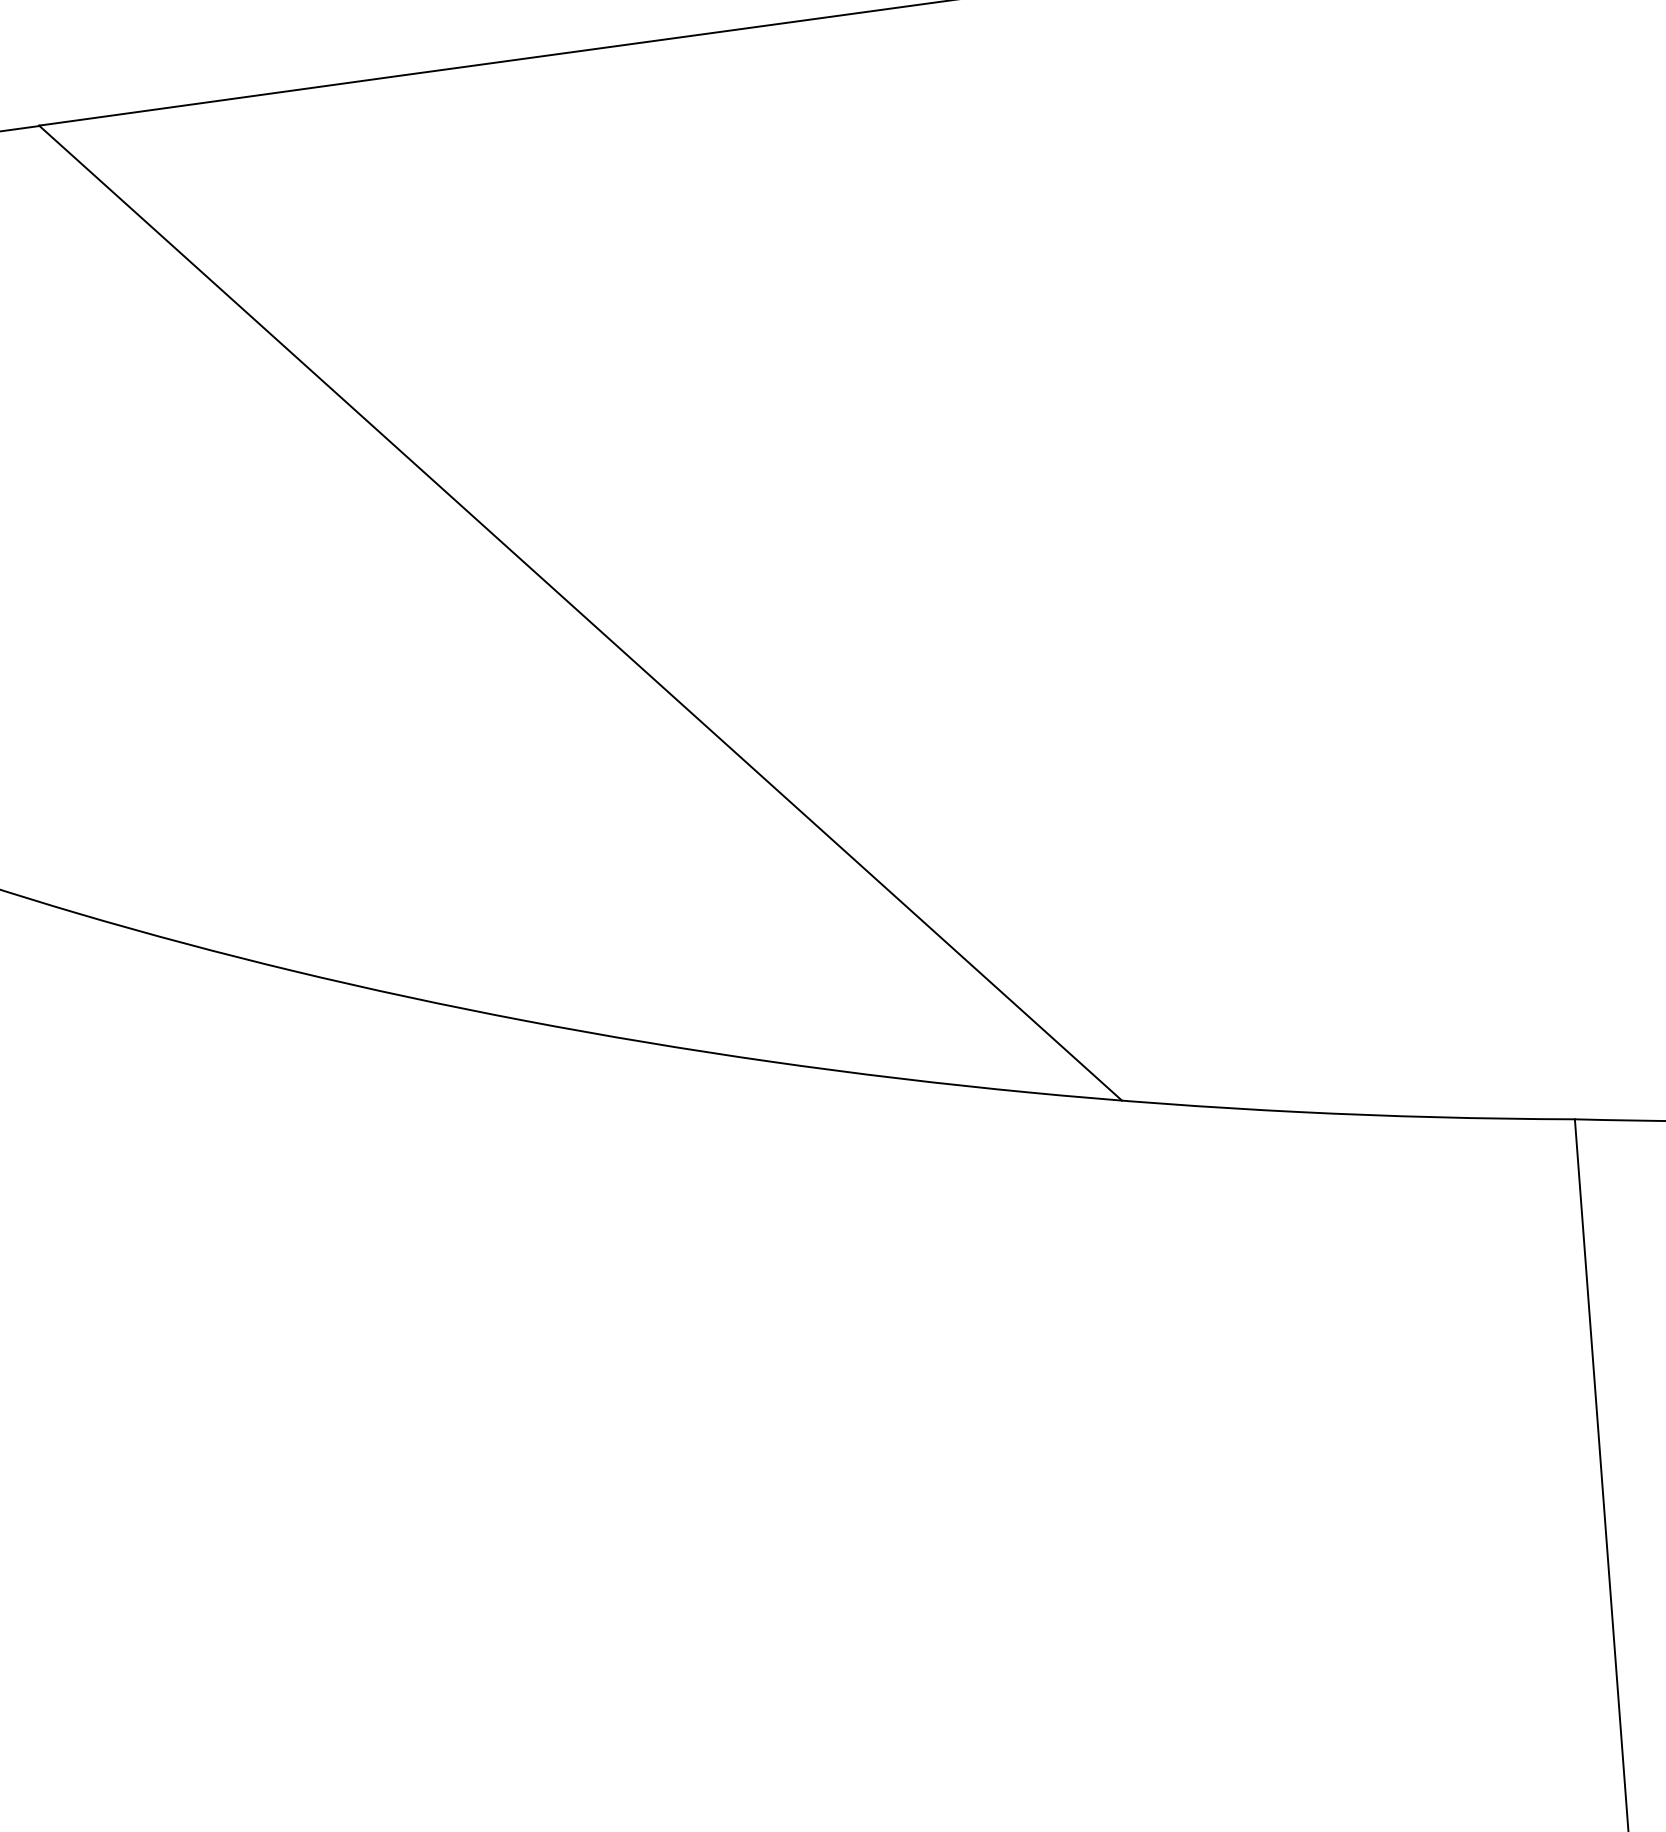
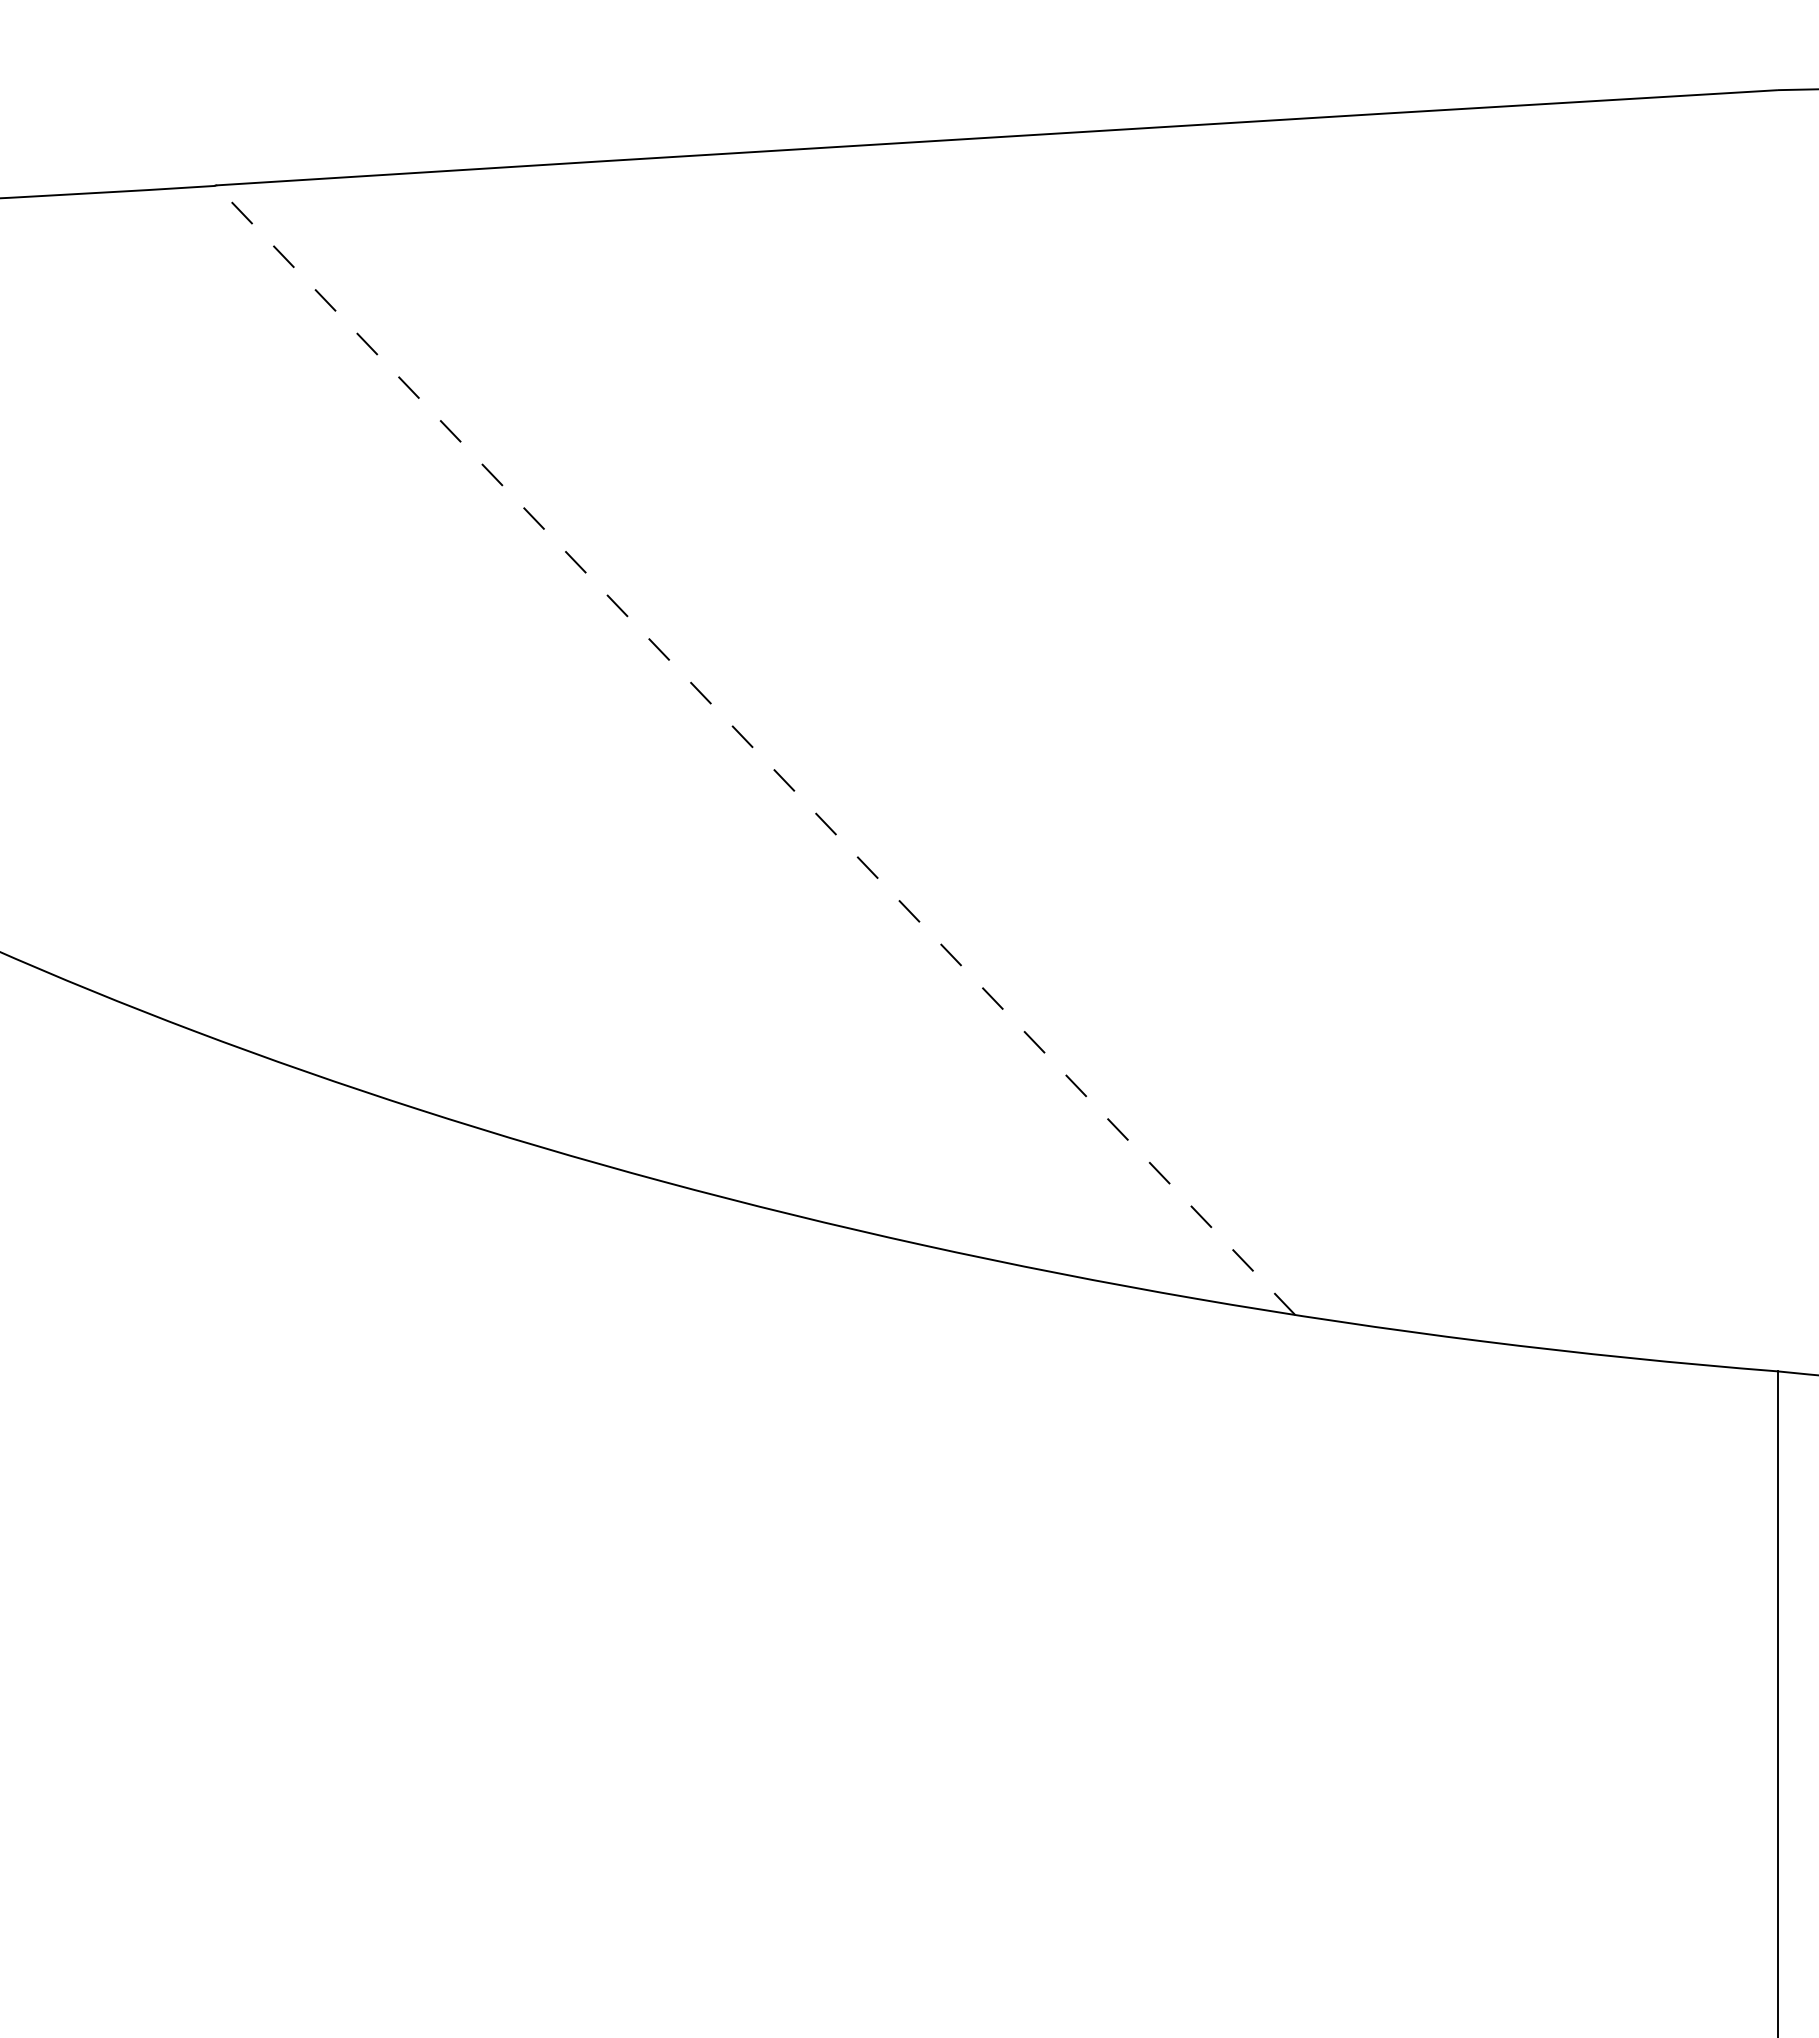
line: (580, 612) -> (755, 749), solid -> dashed

